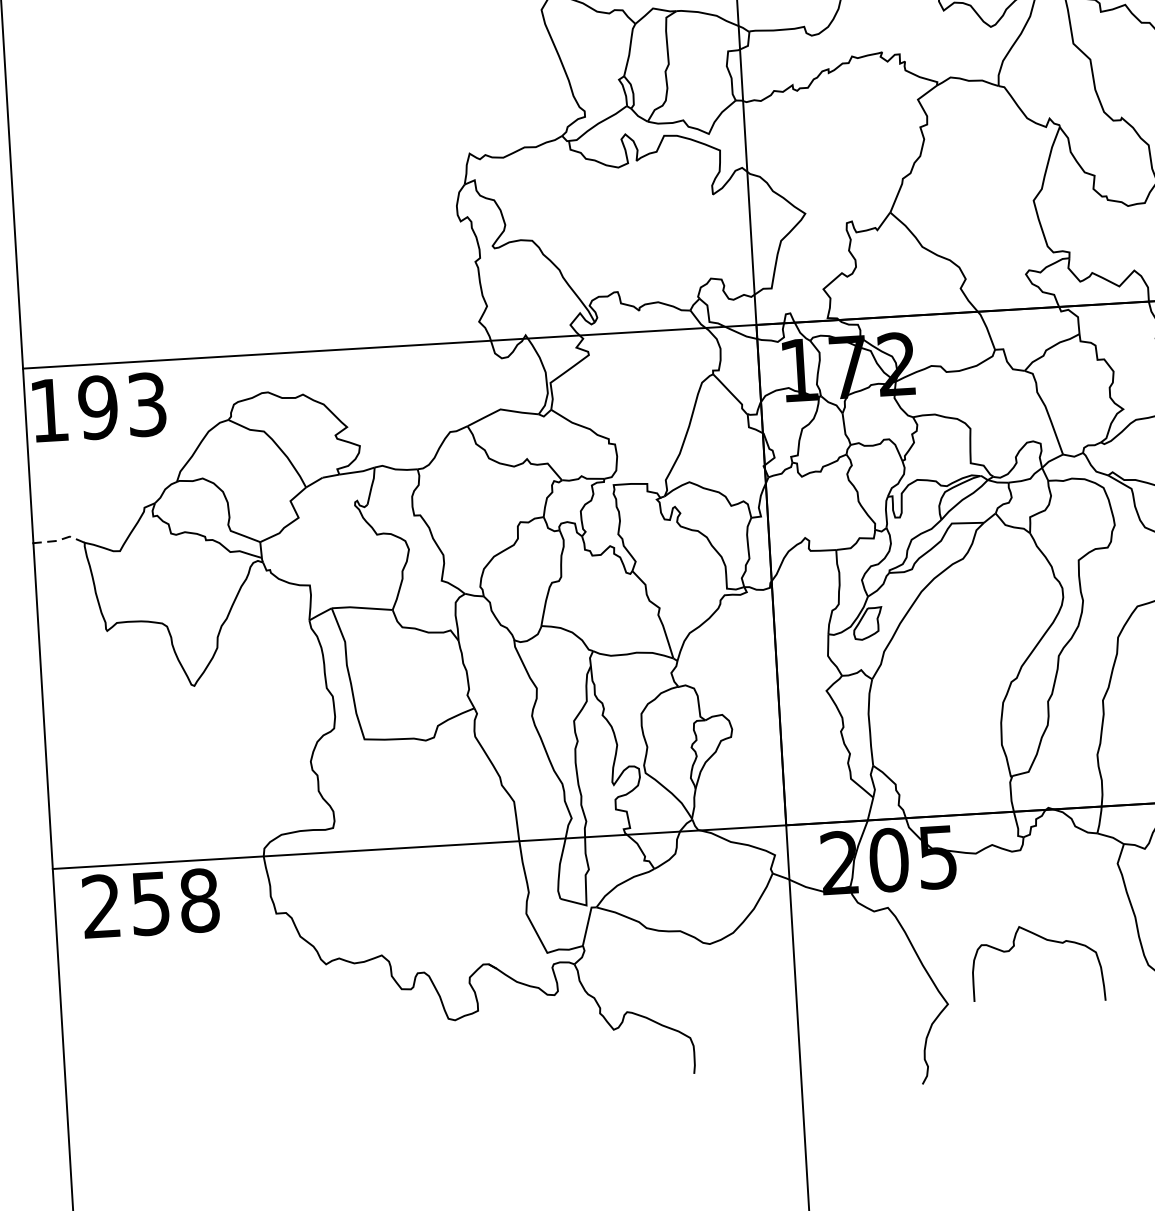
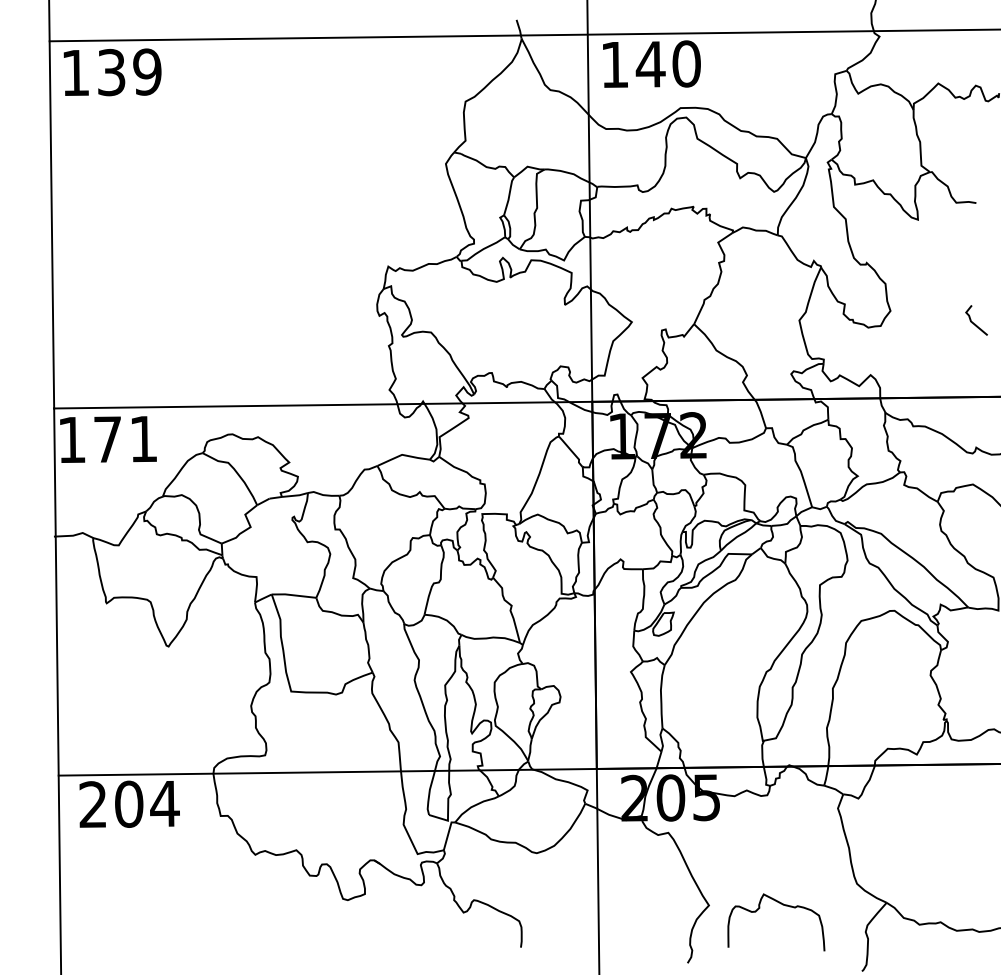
text: (122, 406) -> (125, 439), 193 -> 171
line: (58, 540) -> (74, 535), dashed -> solid
text: (175, 901) -> (147, 803), 258 -> 204
curve: (1045, 940) -> (782, 905), moved

